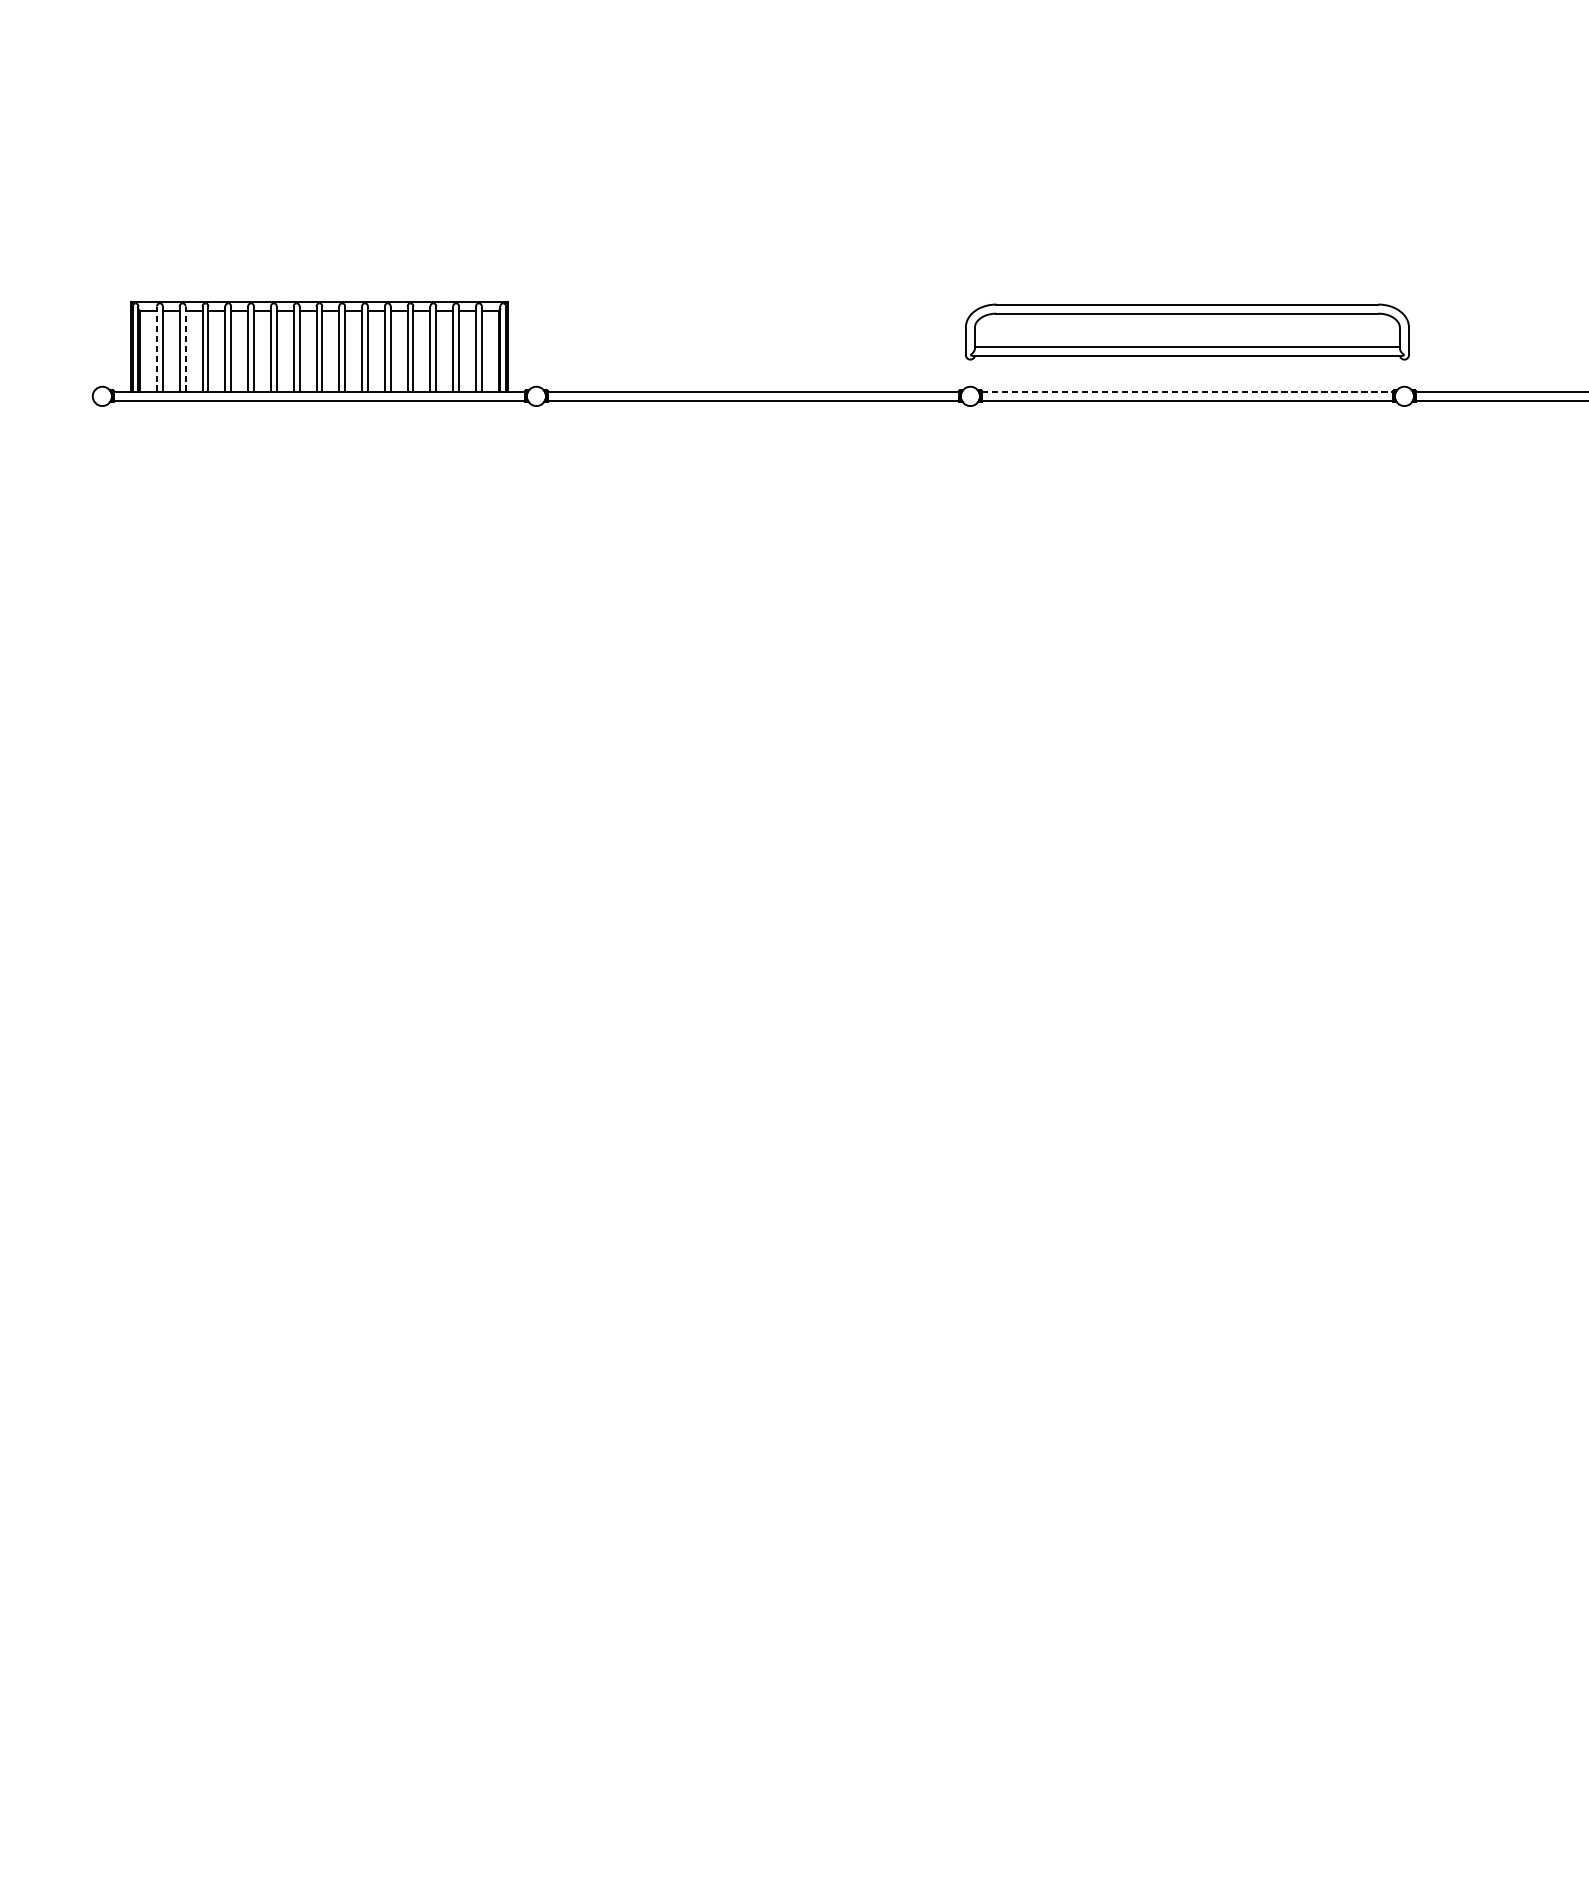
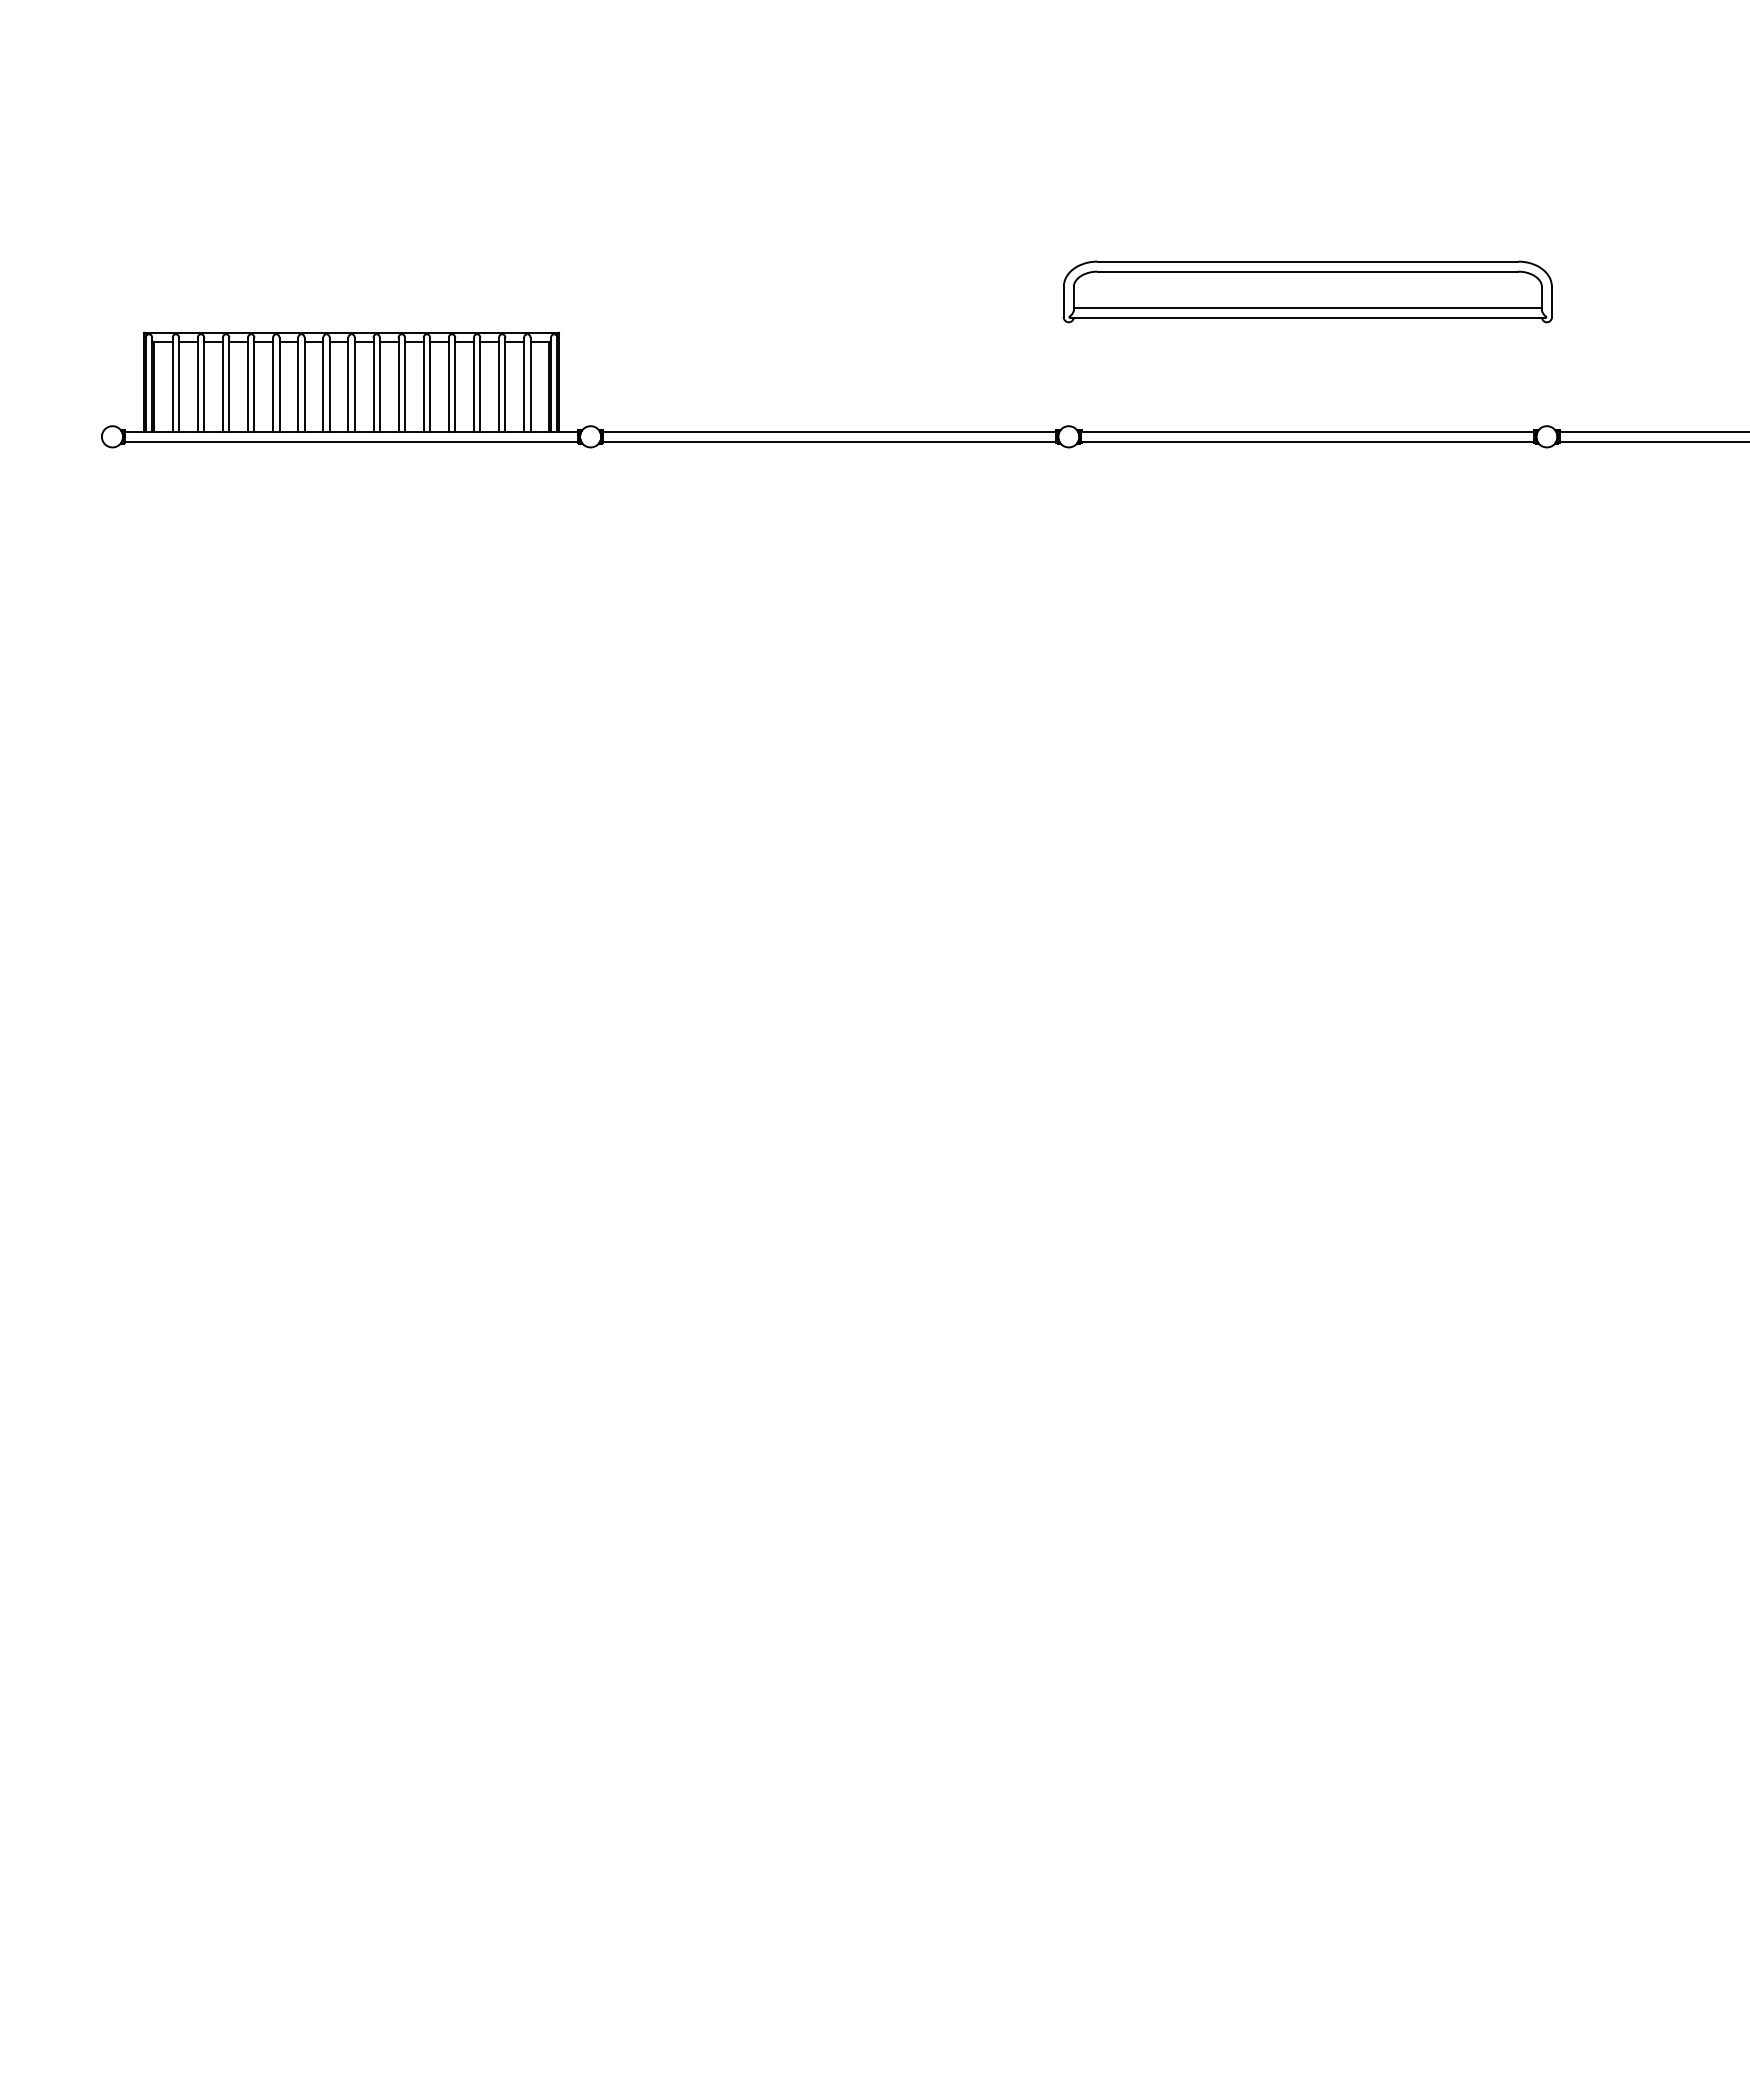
part: (1187, 331) -> (1307, 291), moved
line: (156, 348) -> (172, 384), dashed -> solid
line: (185, 348) -> (204, 384), dashed -> solid
line: (1187, 391) -> (1308, 431), dashed -> solid

